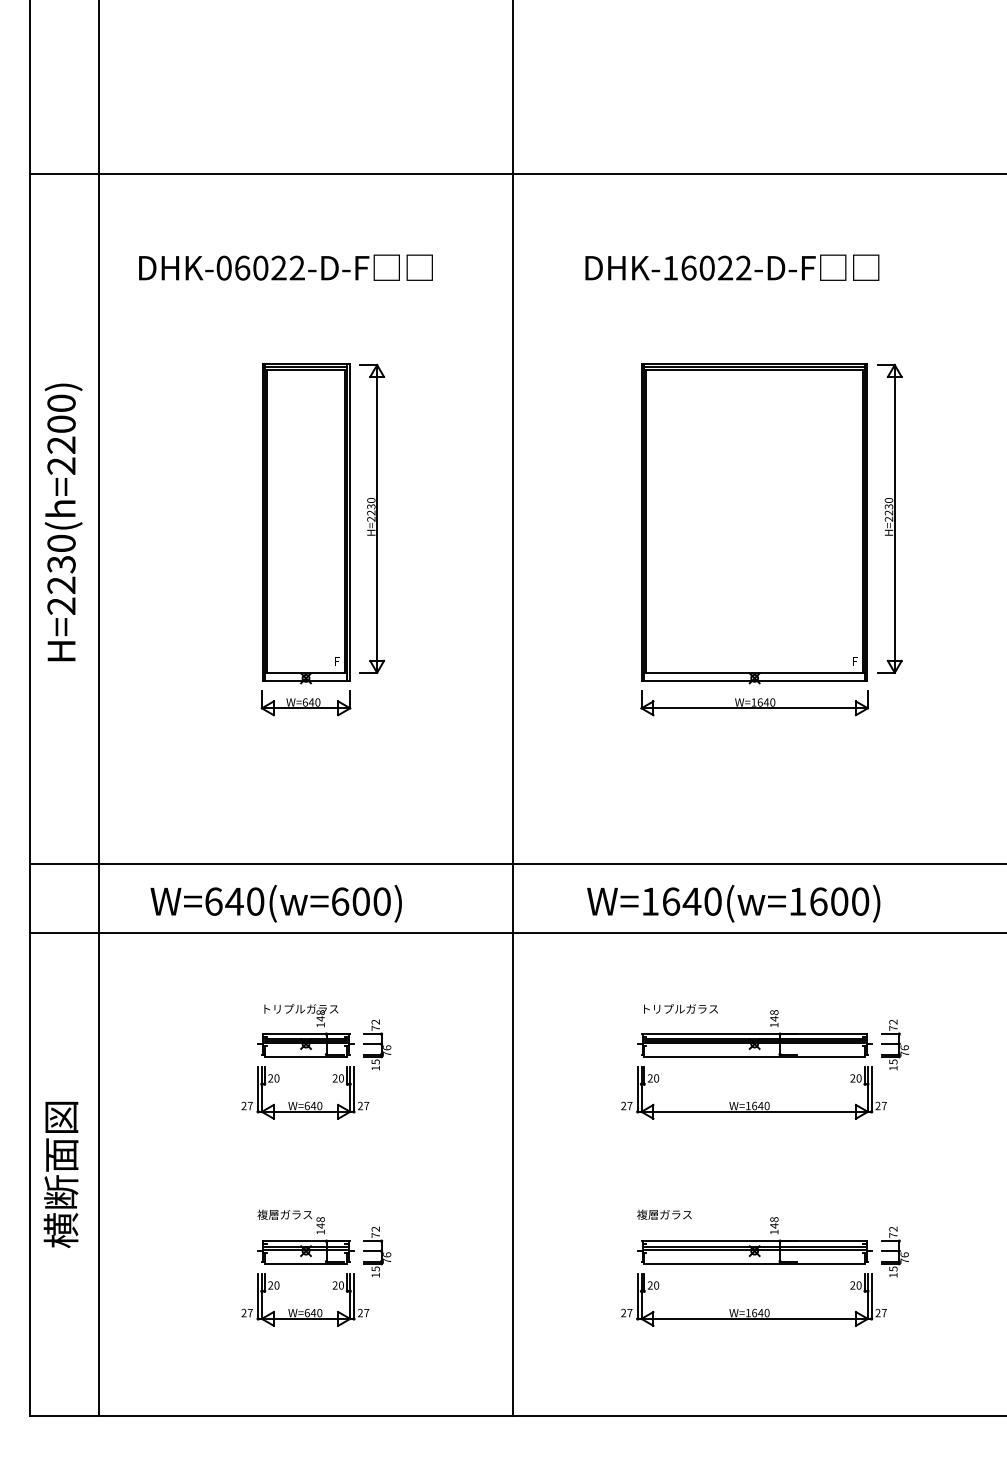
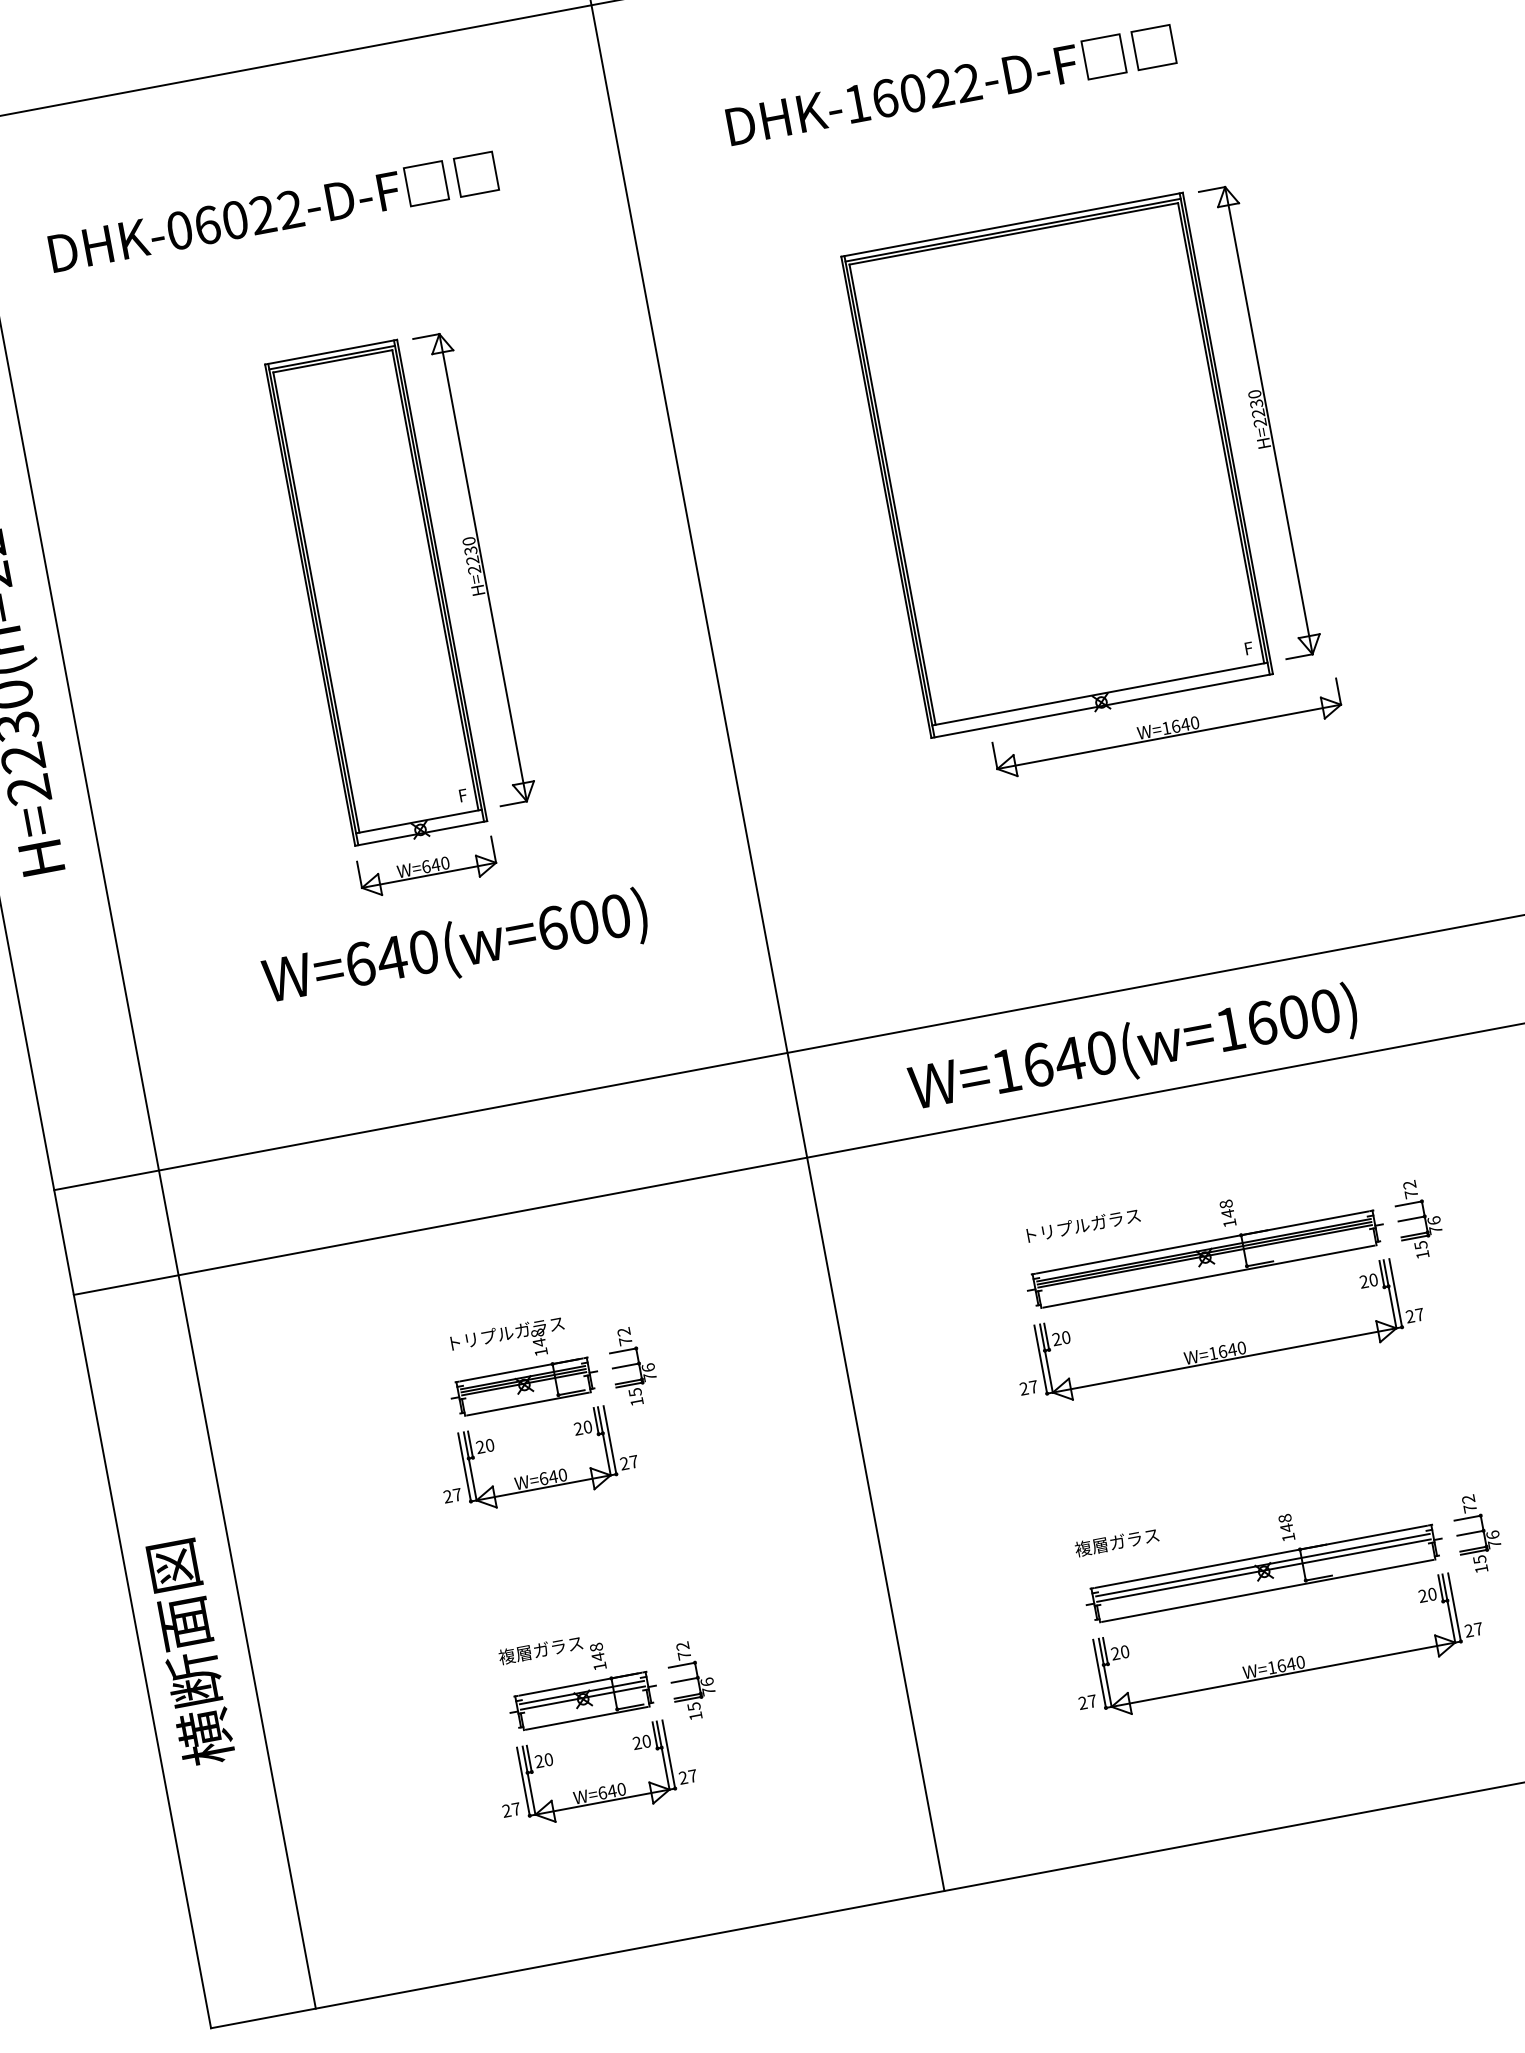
part: (754, 703) -> (1167, 729), moved
text: (275, 903) -> (454, 949), moved

